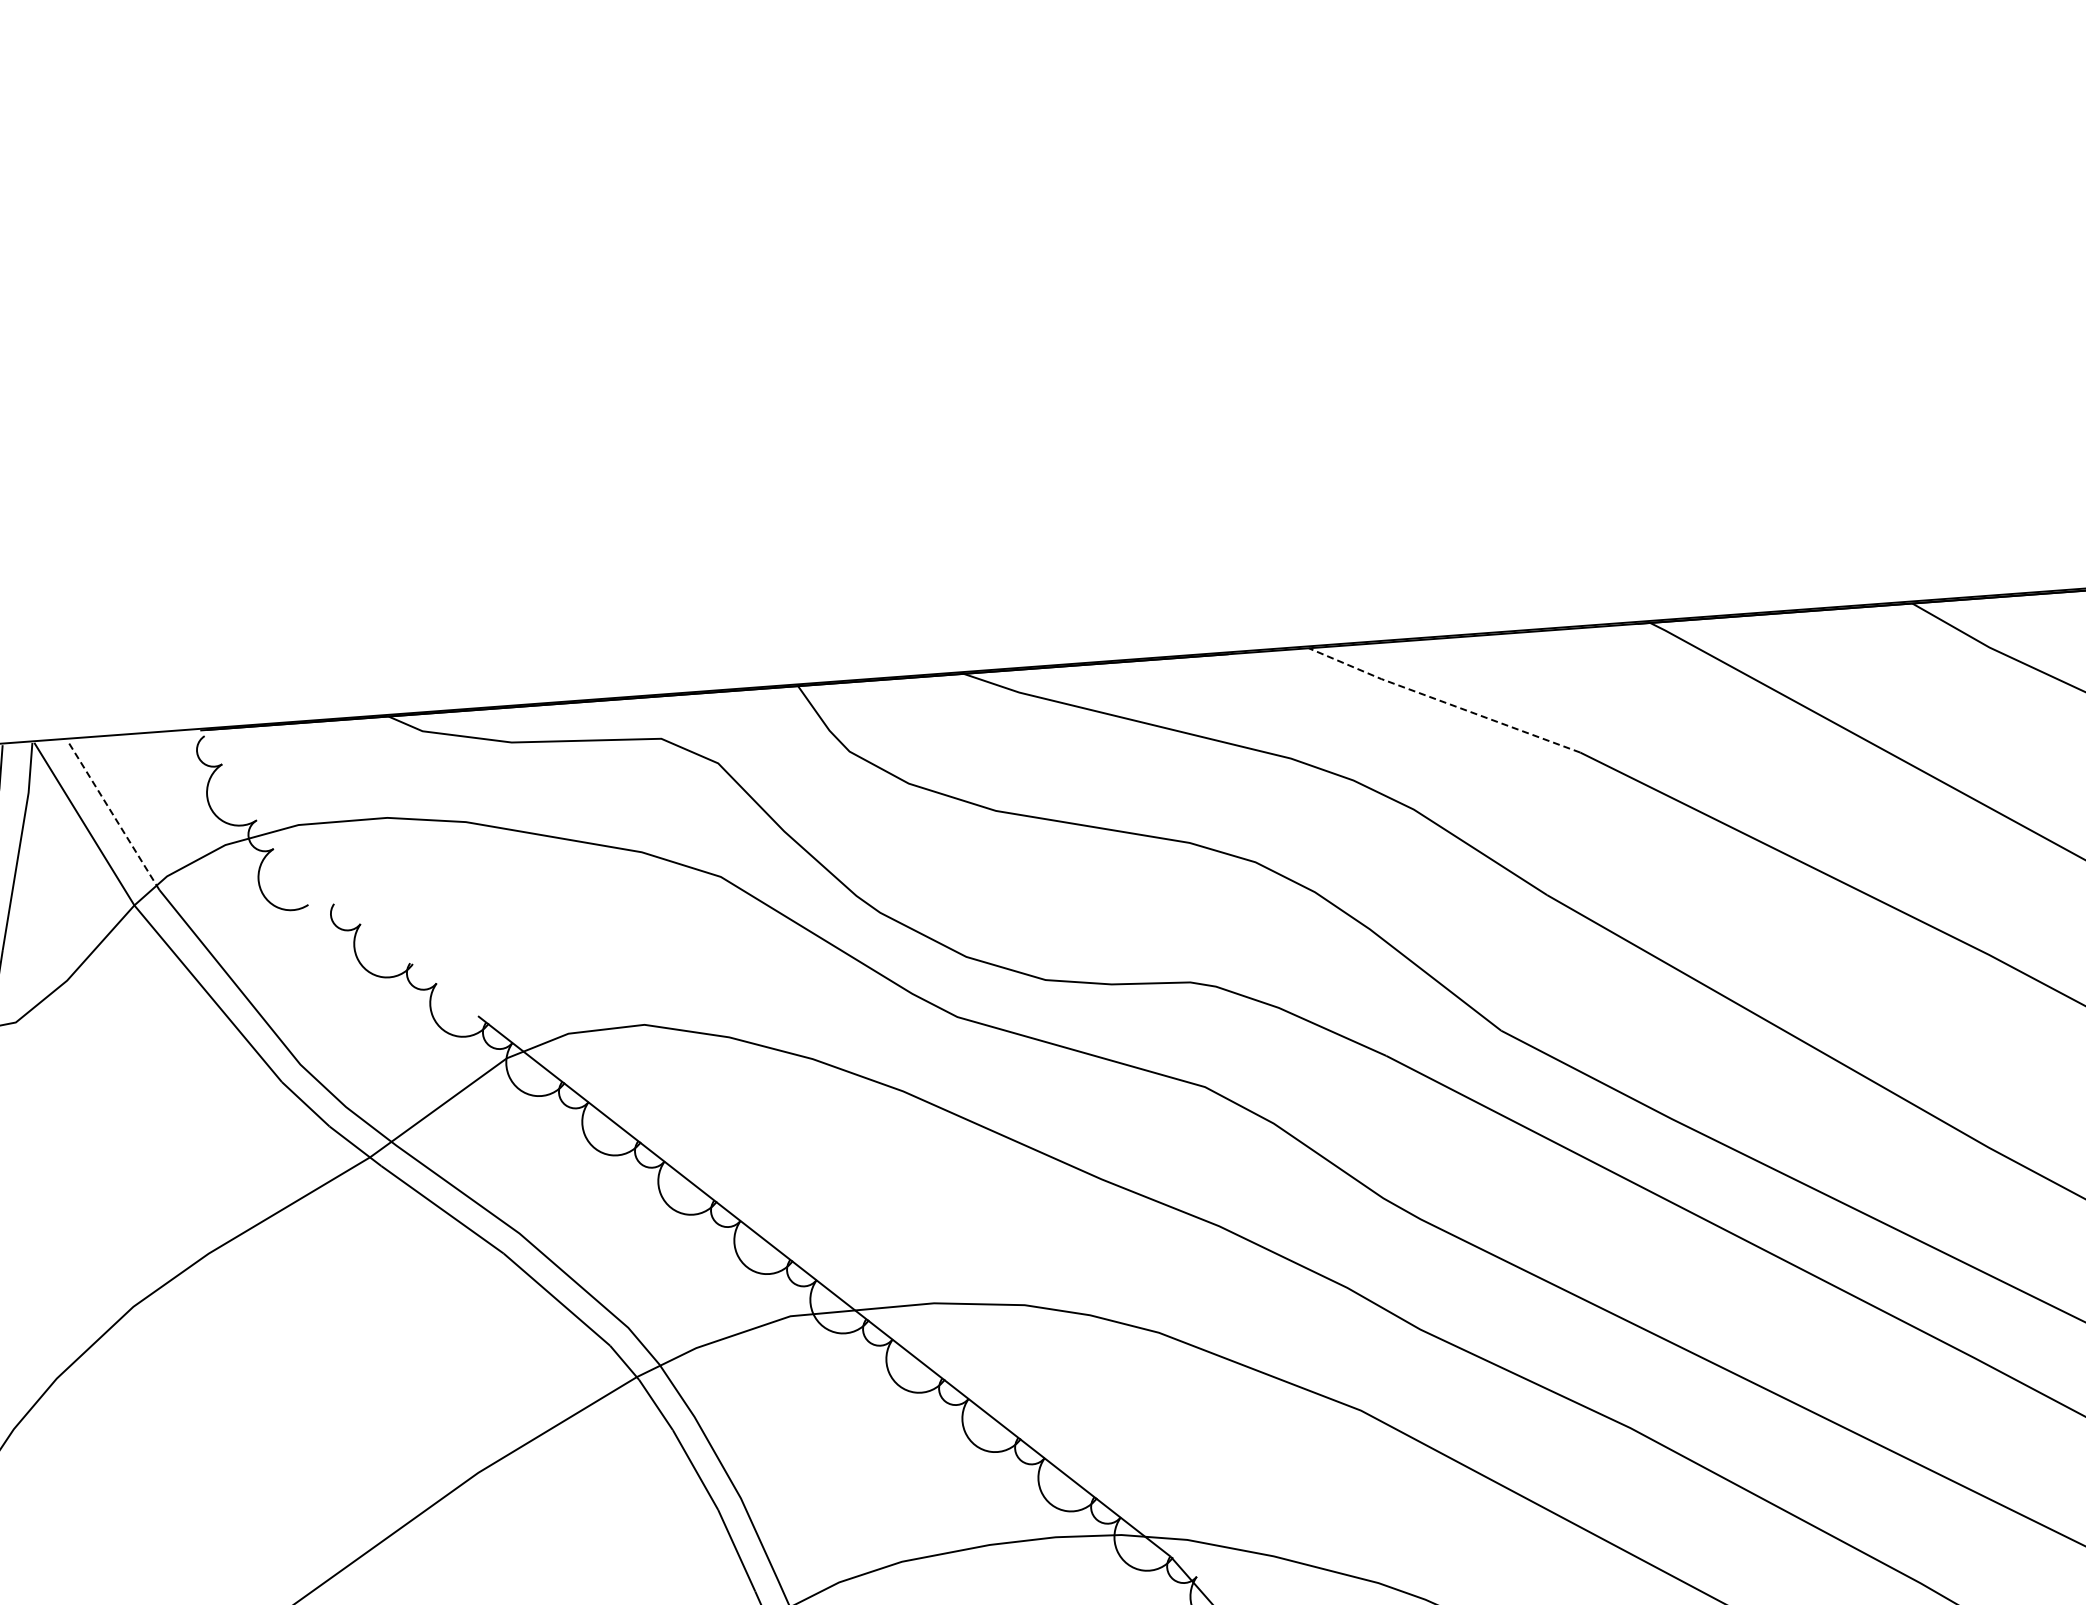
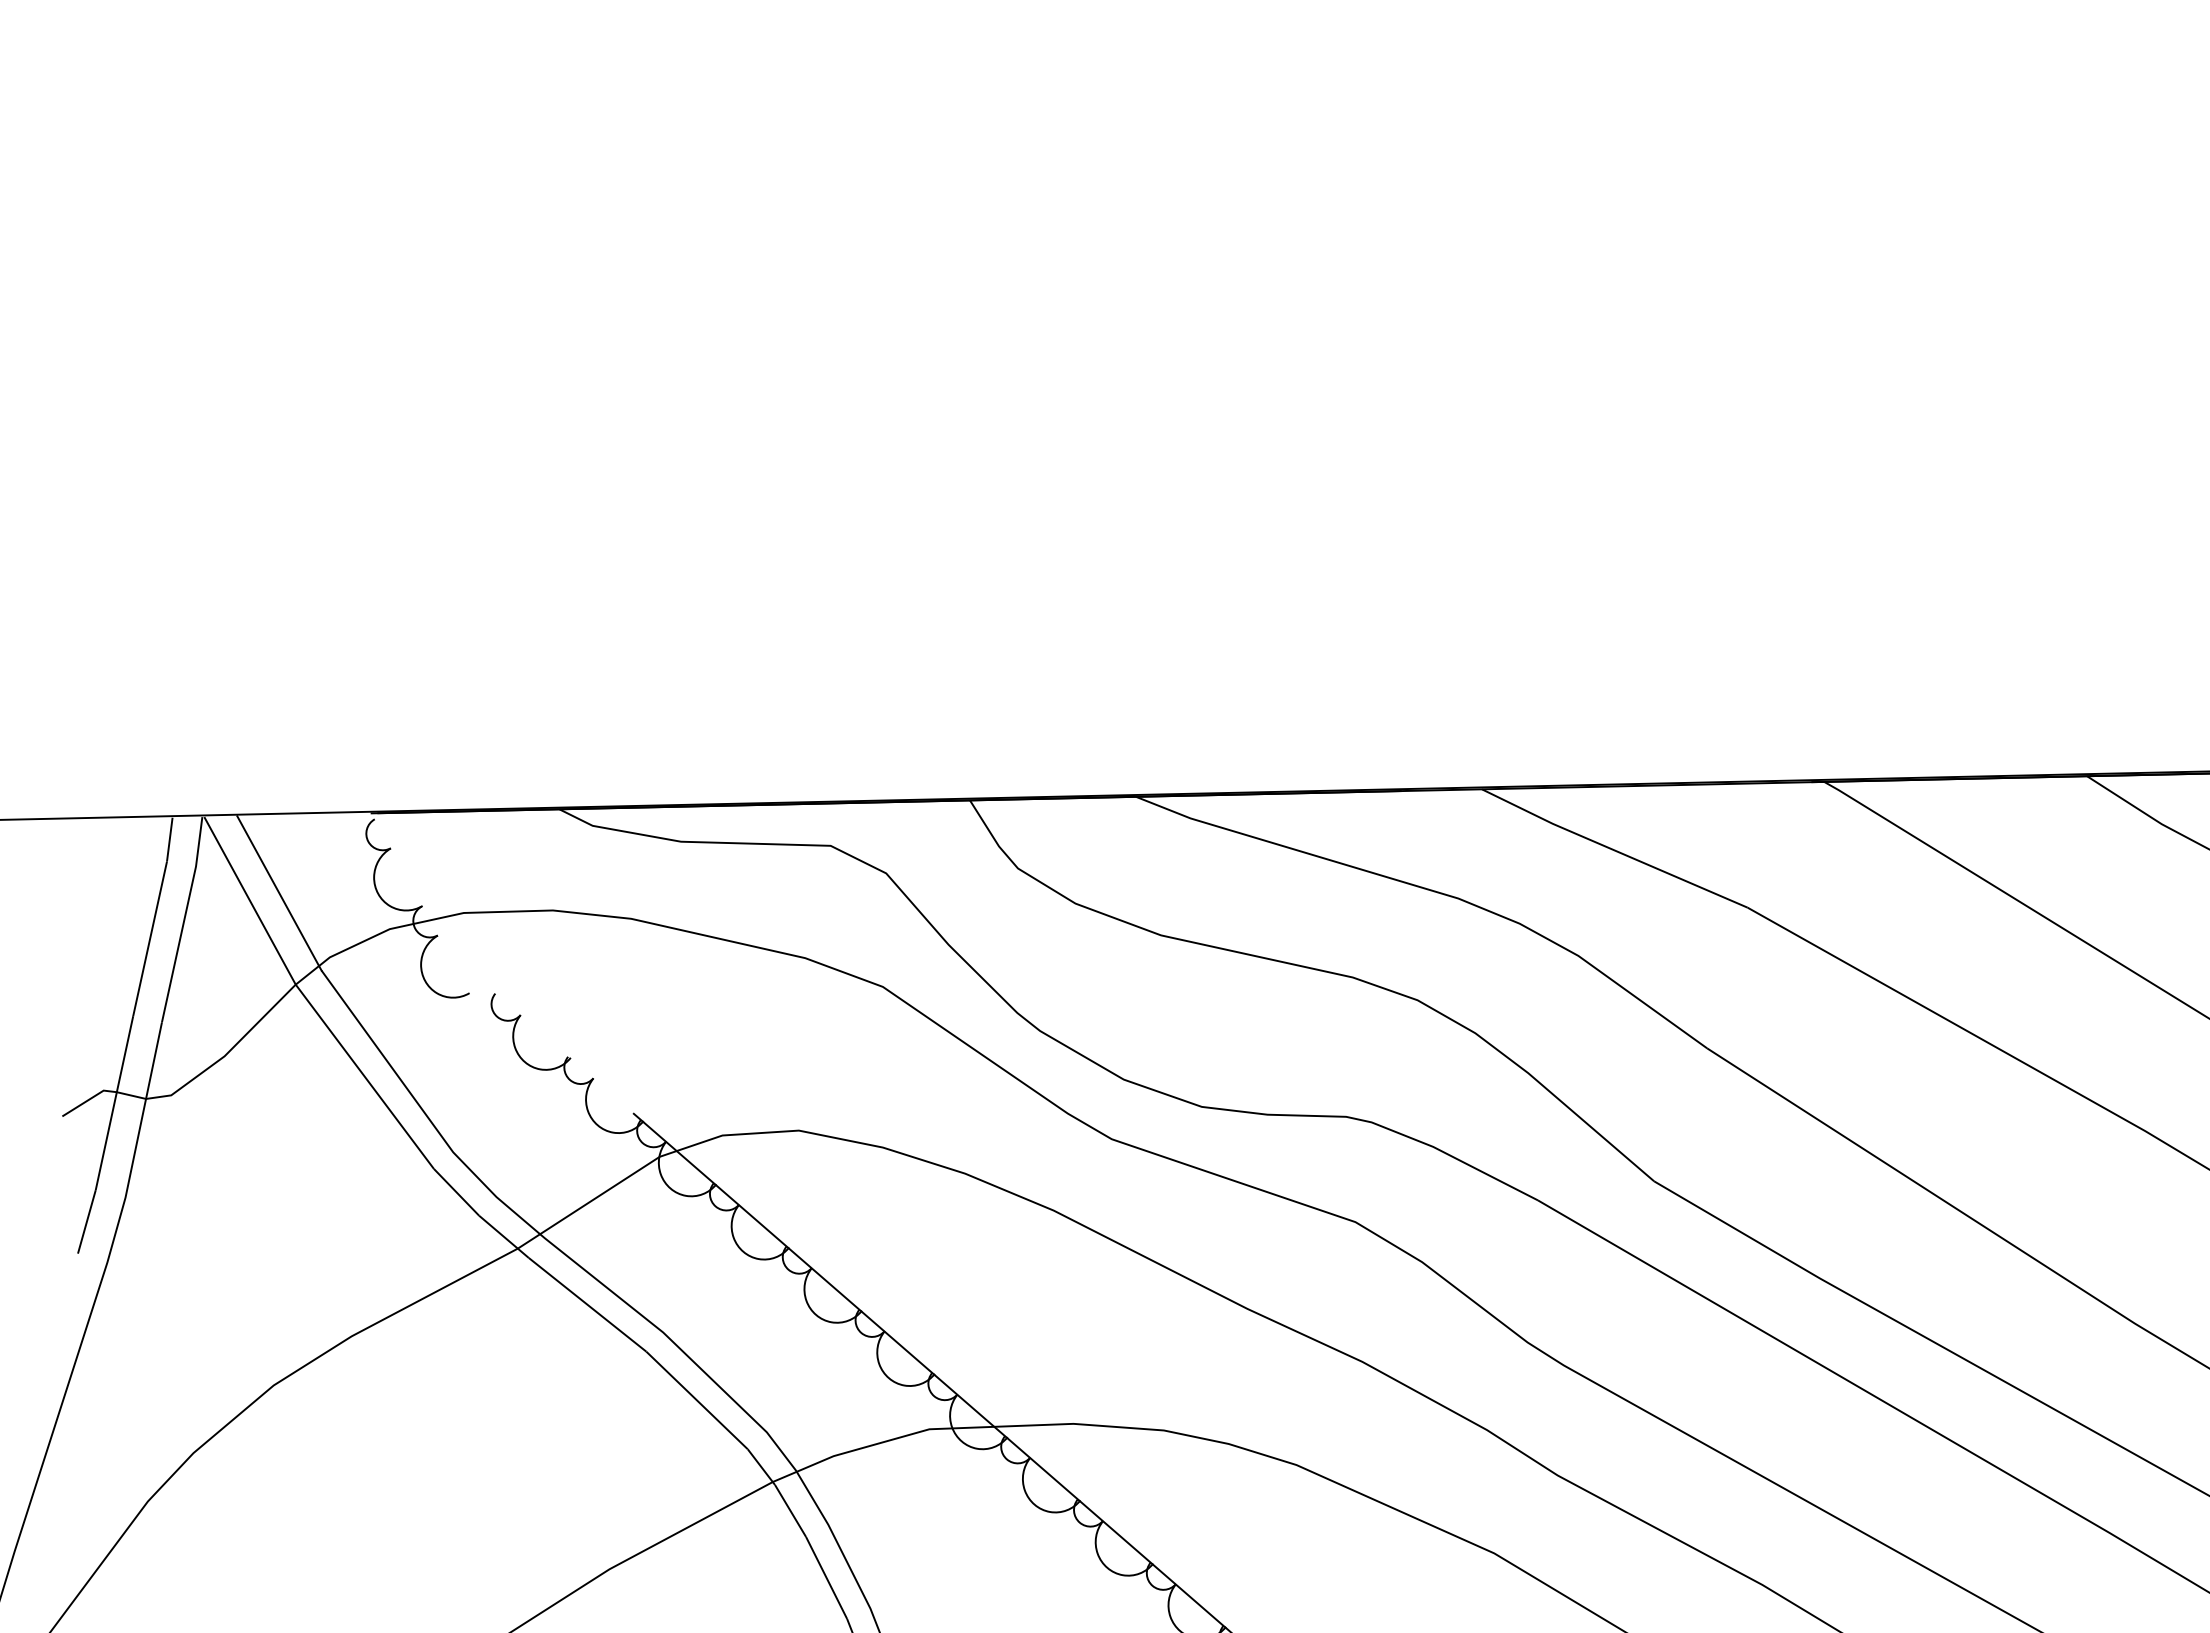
line: (1443, 701) -> (1613, 849), dashed -> solid
line: (113, 815) -> (279, 893), dashed -> solid

